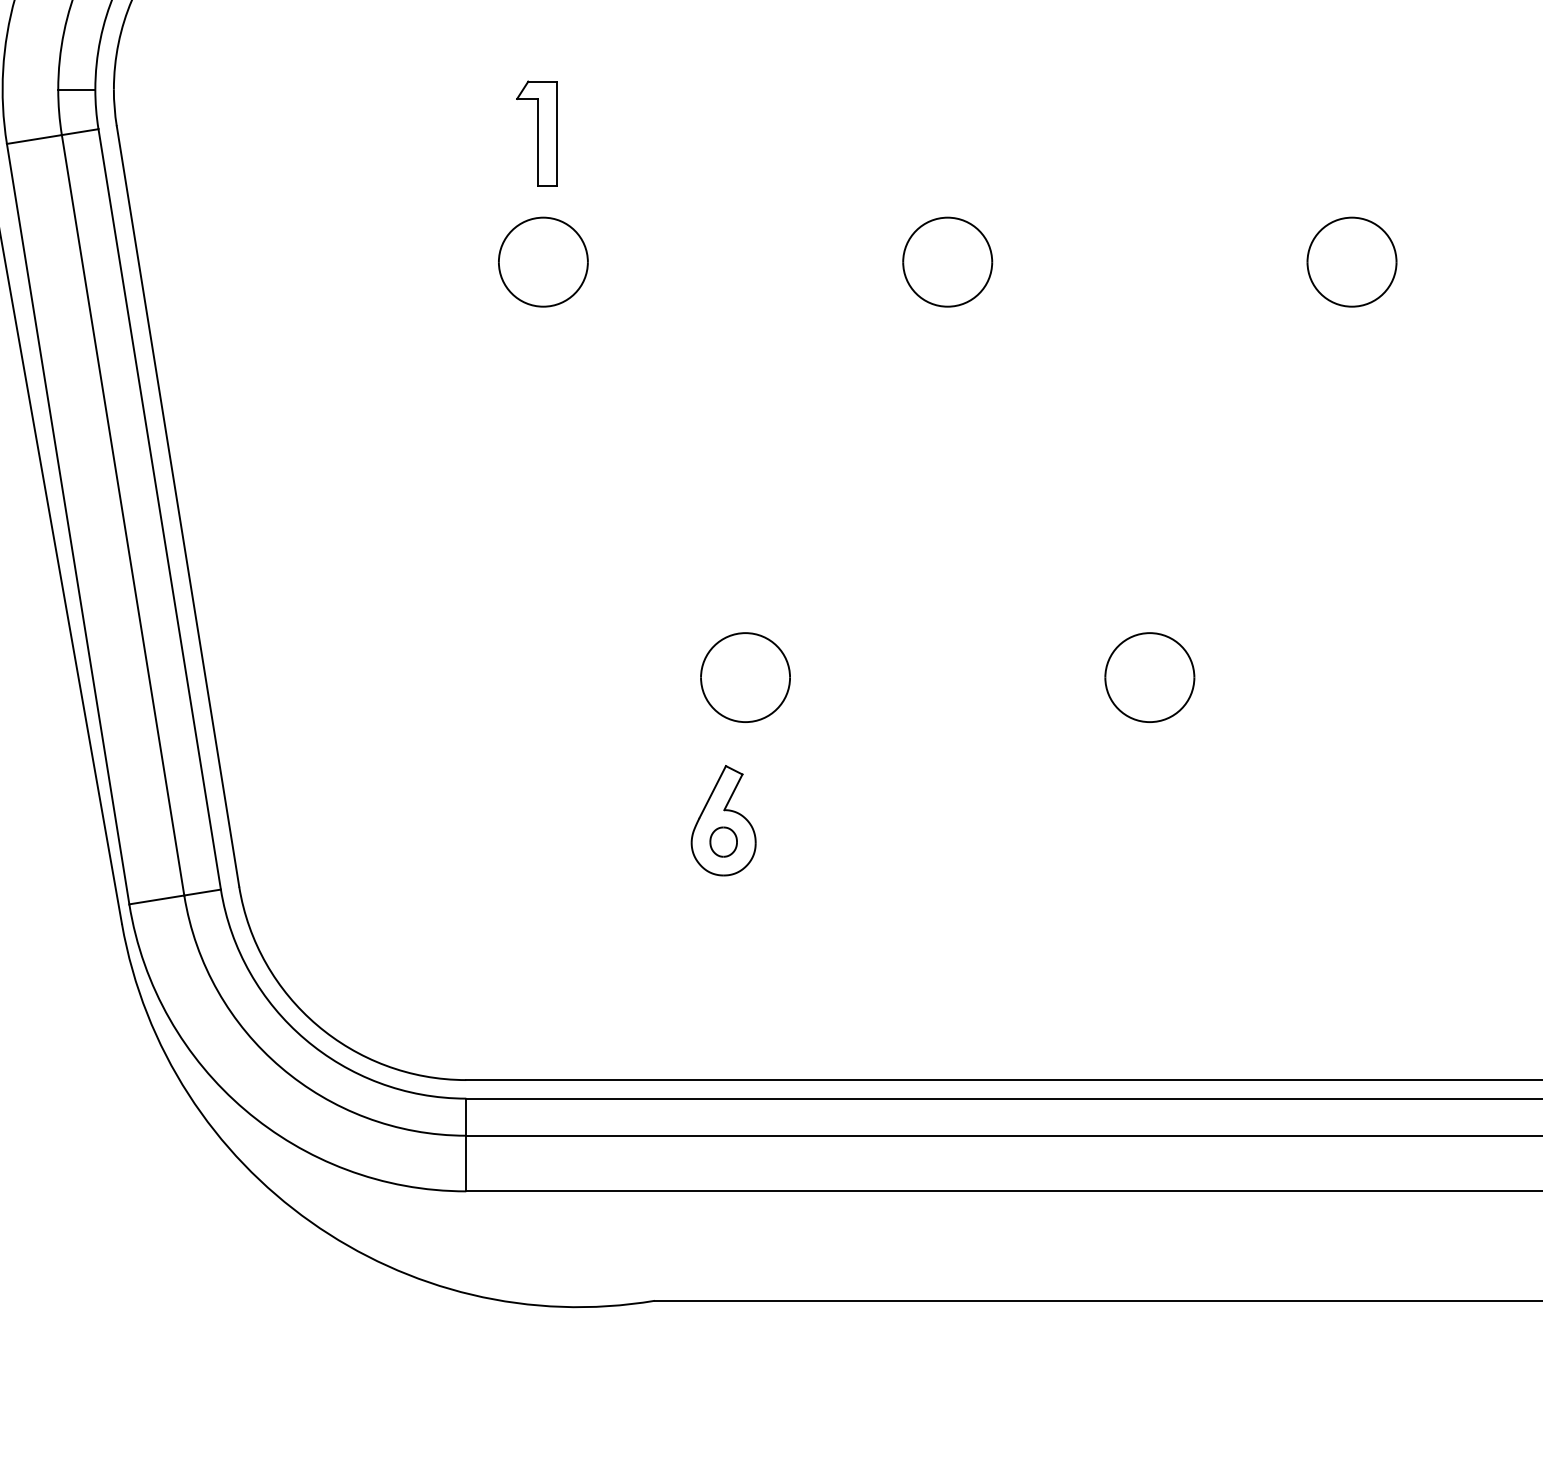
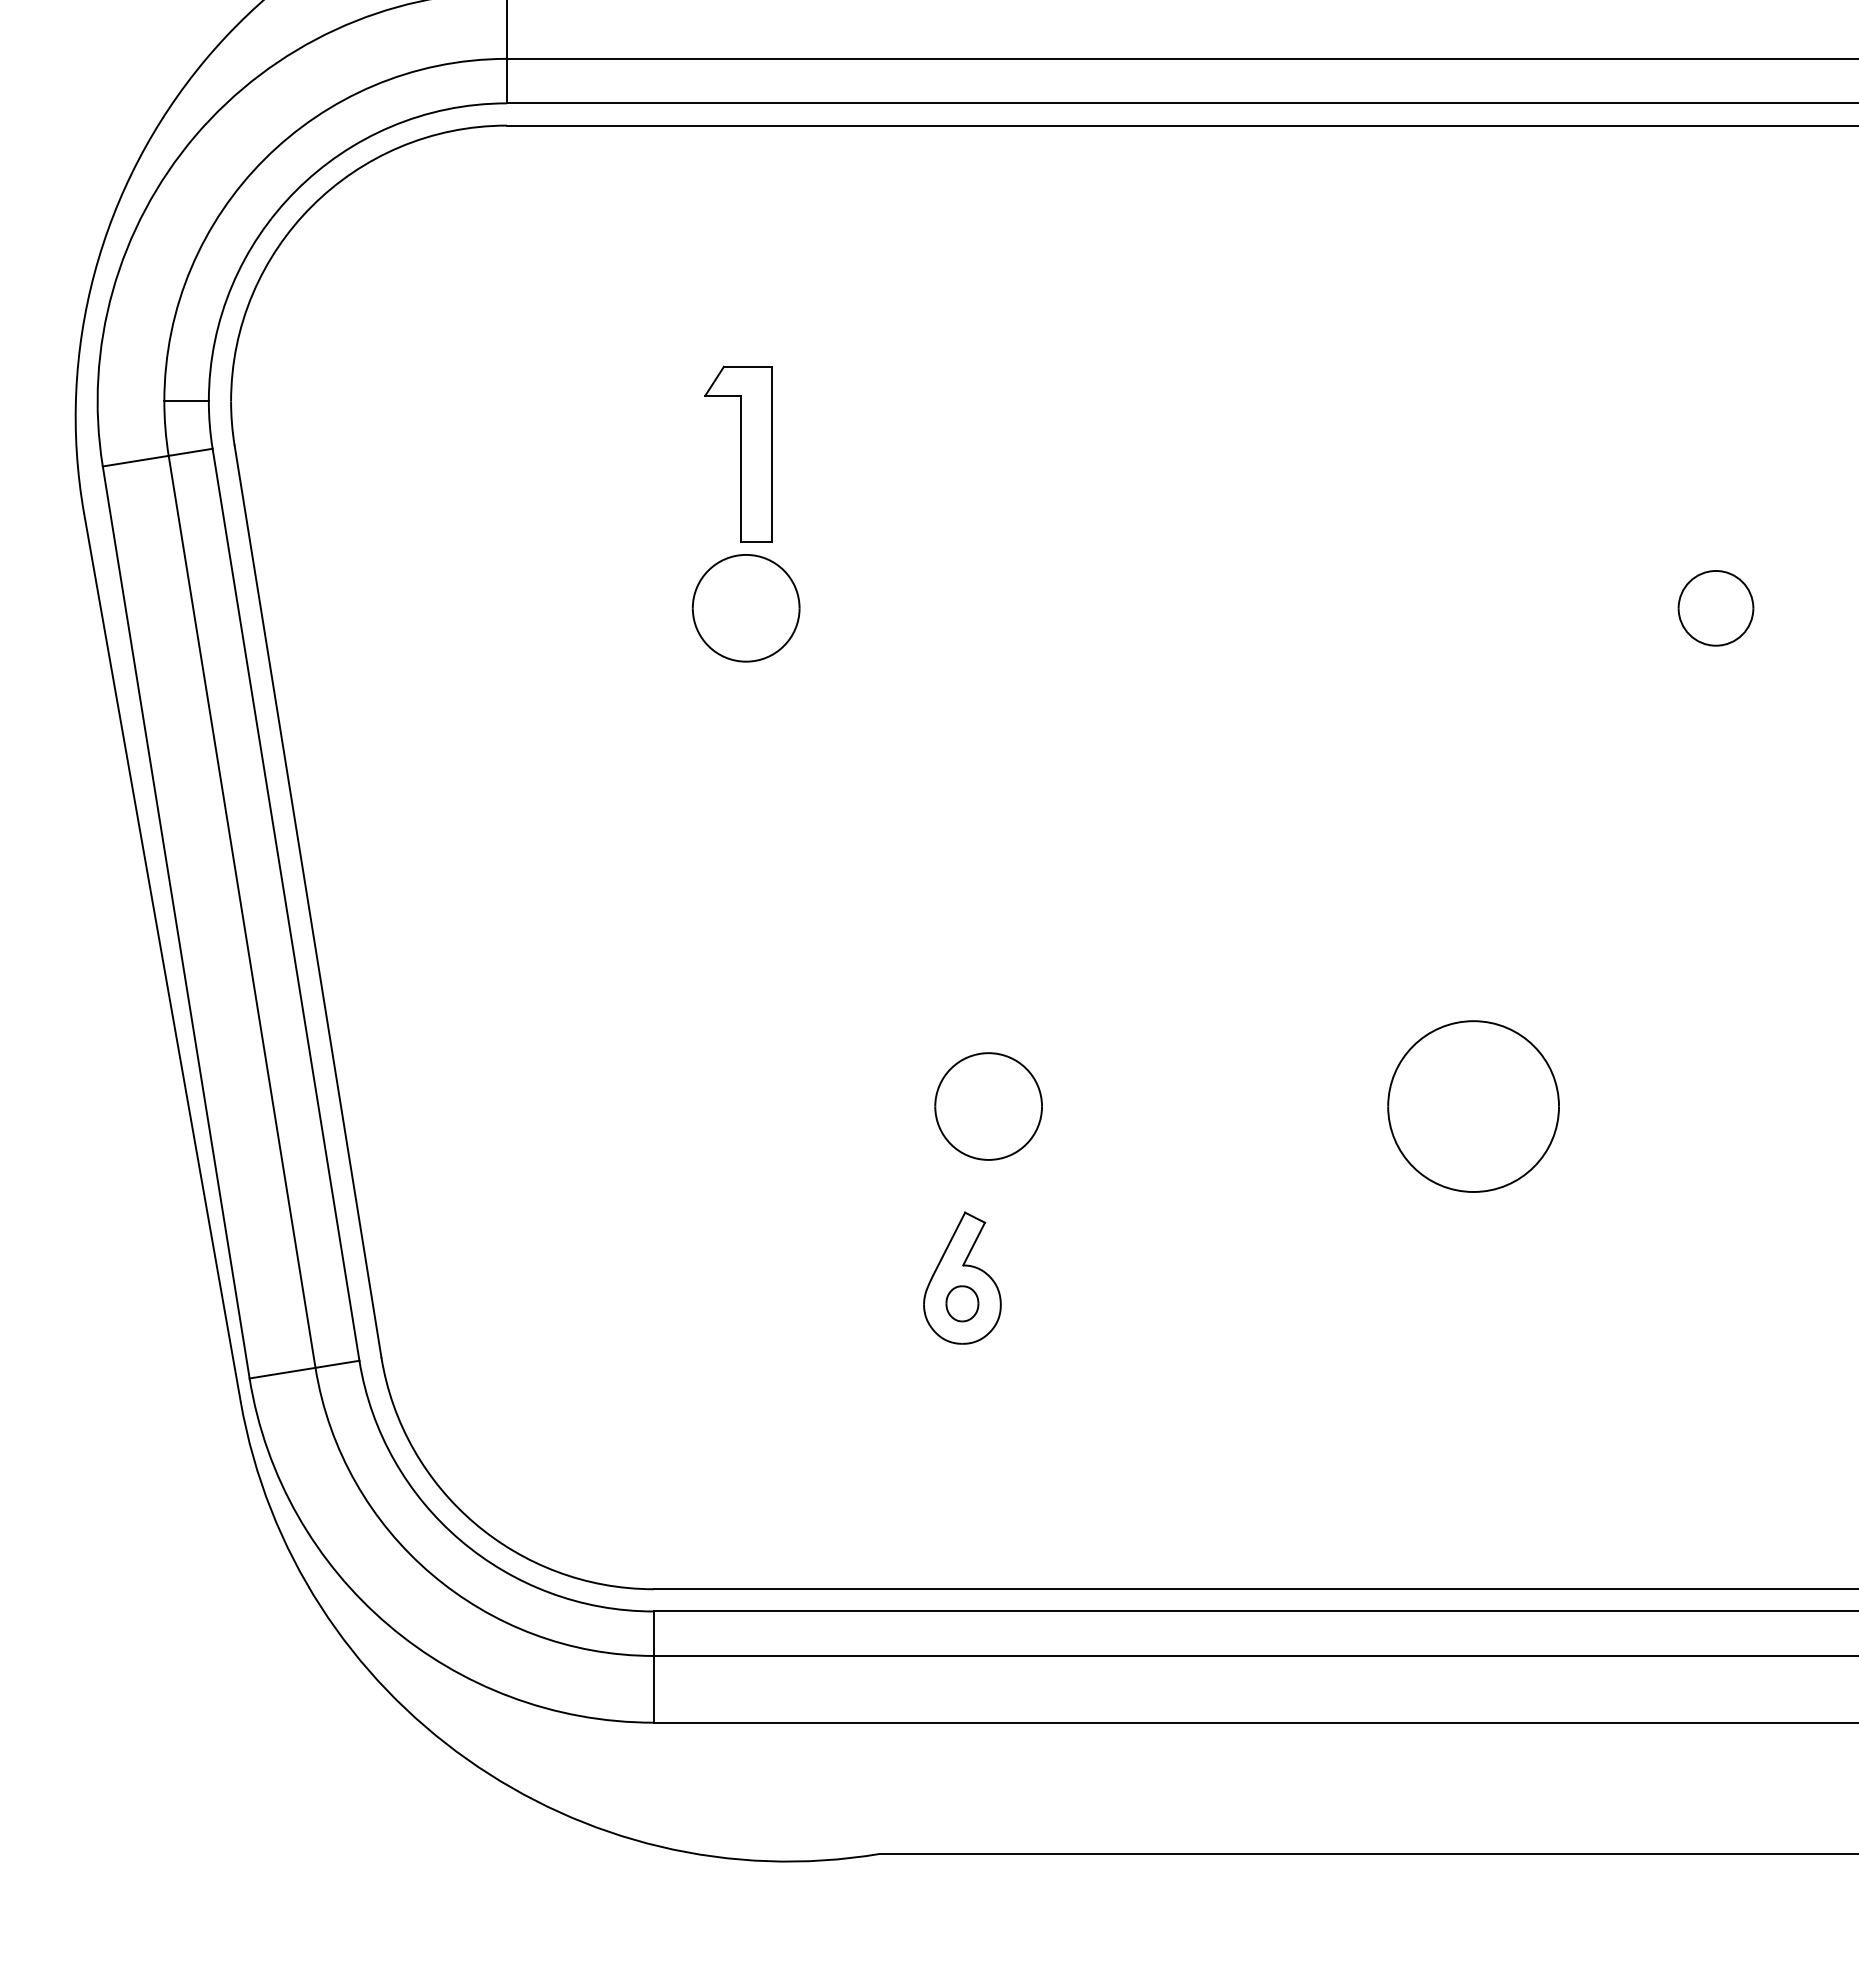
part: (536, 133) -> (738, 453), size x1.4
part: (947, 262) -> (1230, 608), removed
part: (1351, 262) -> (1715, 608), size x0.7
part: (1149, 677) -> (1473, 1106), size x1.6

